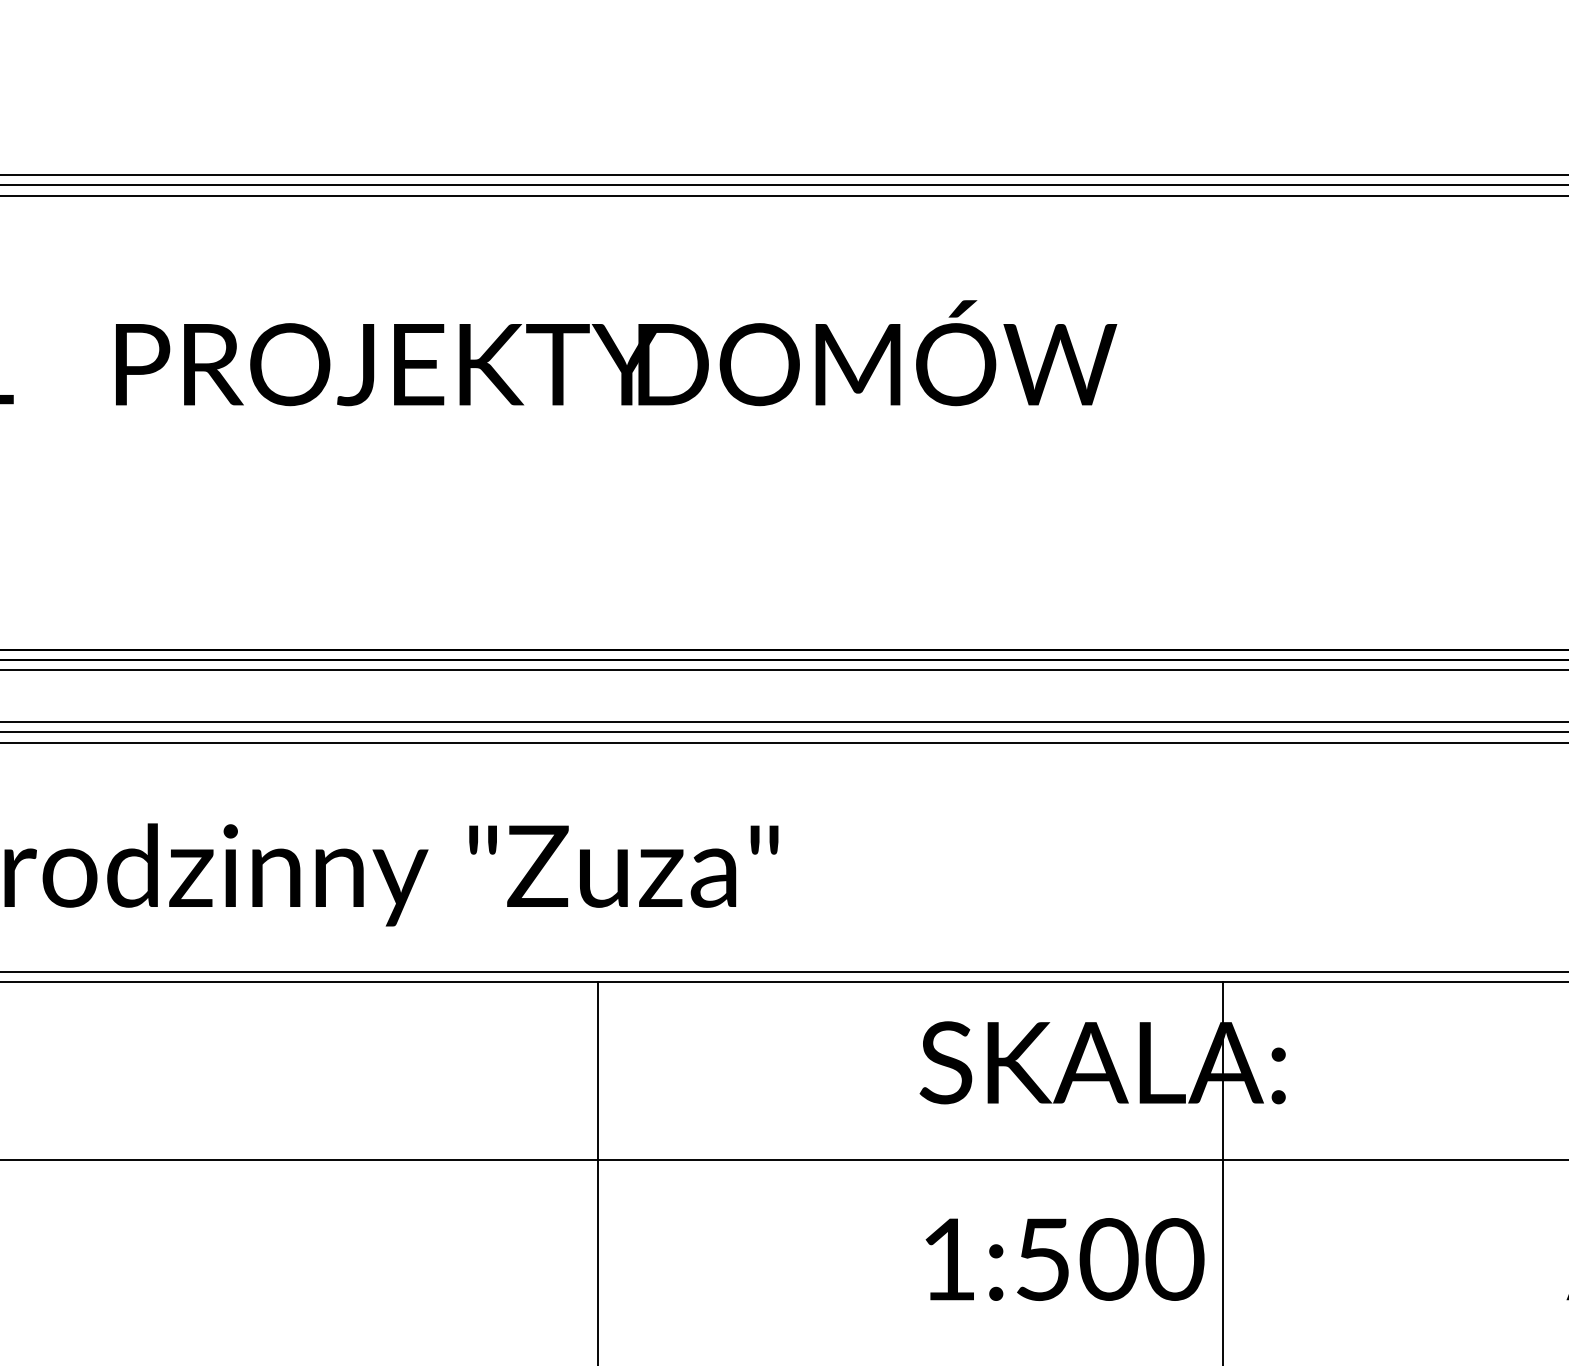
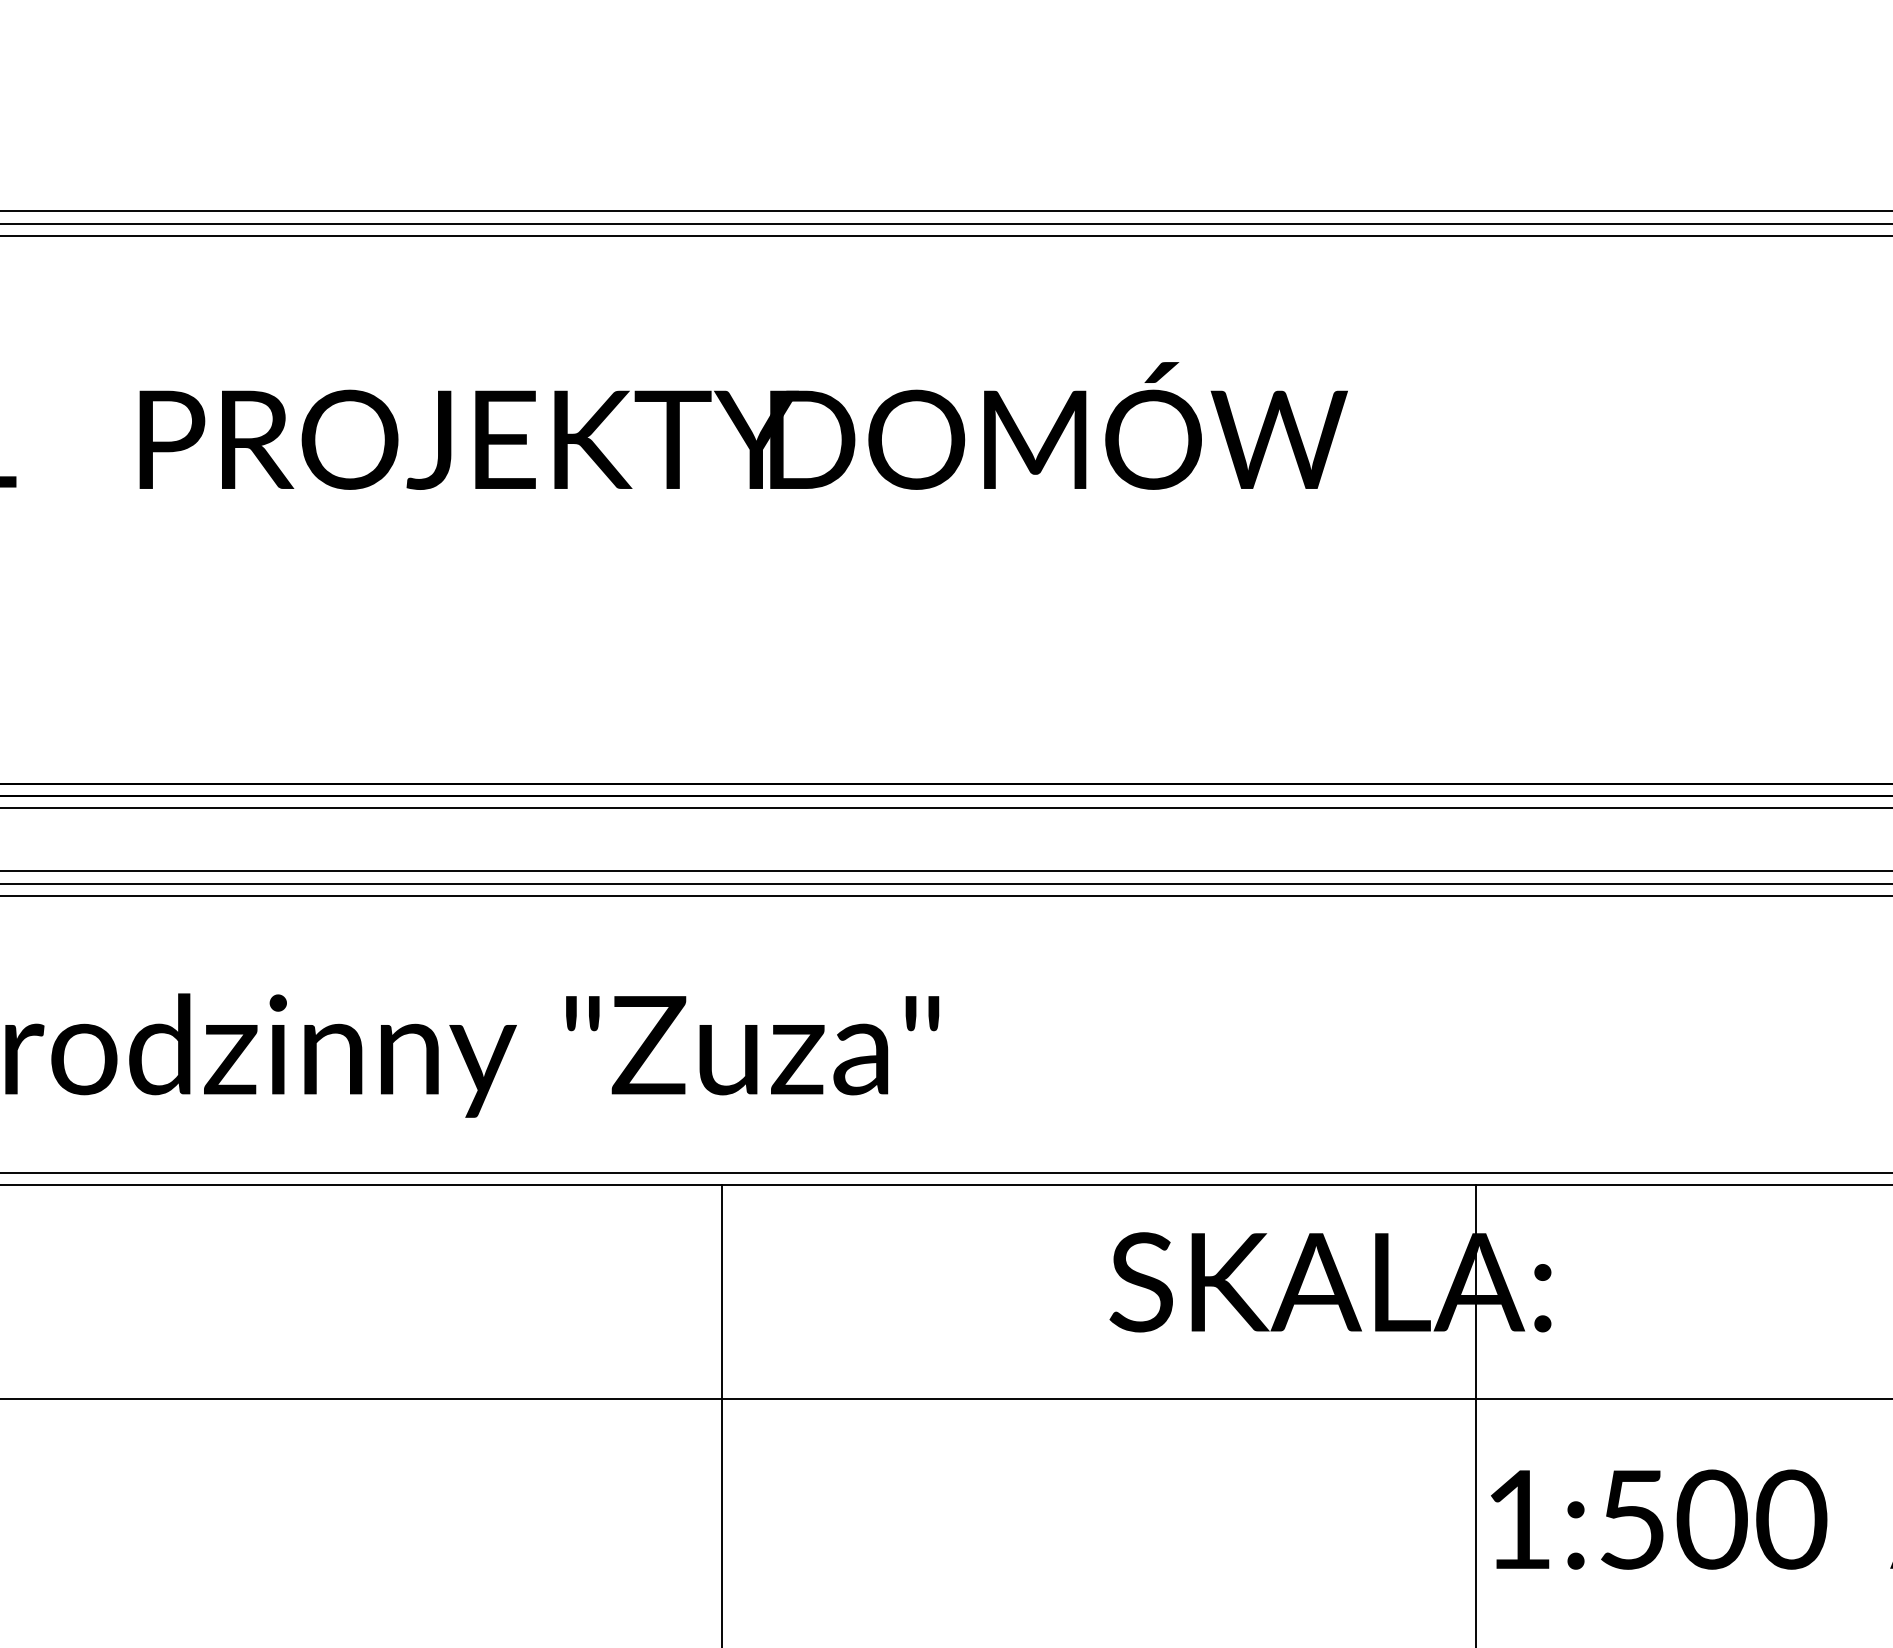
text: (1065, 1259) -> (1659, 1519), moved

